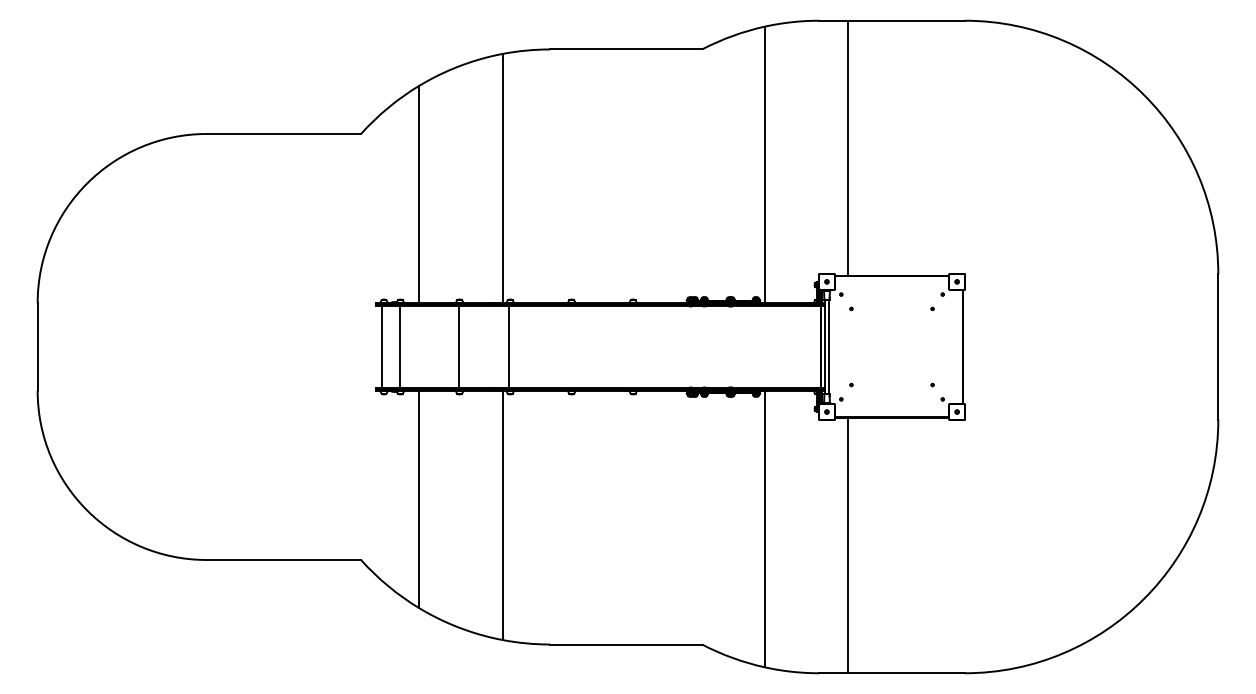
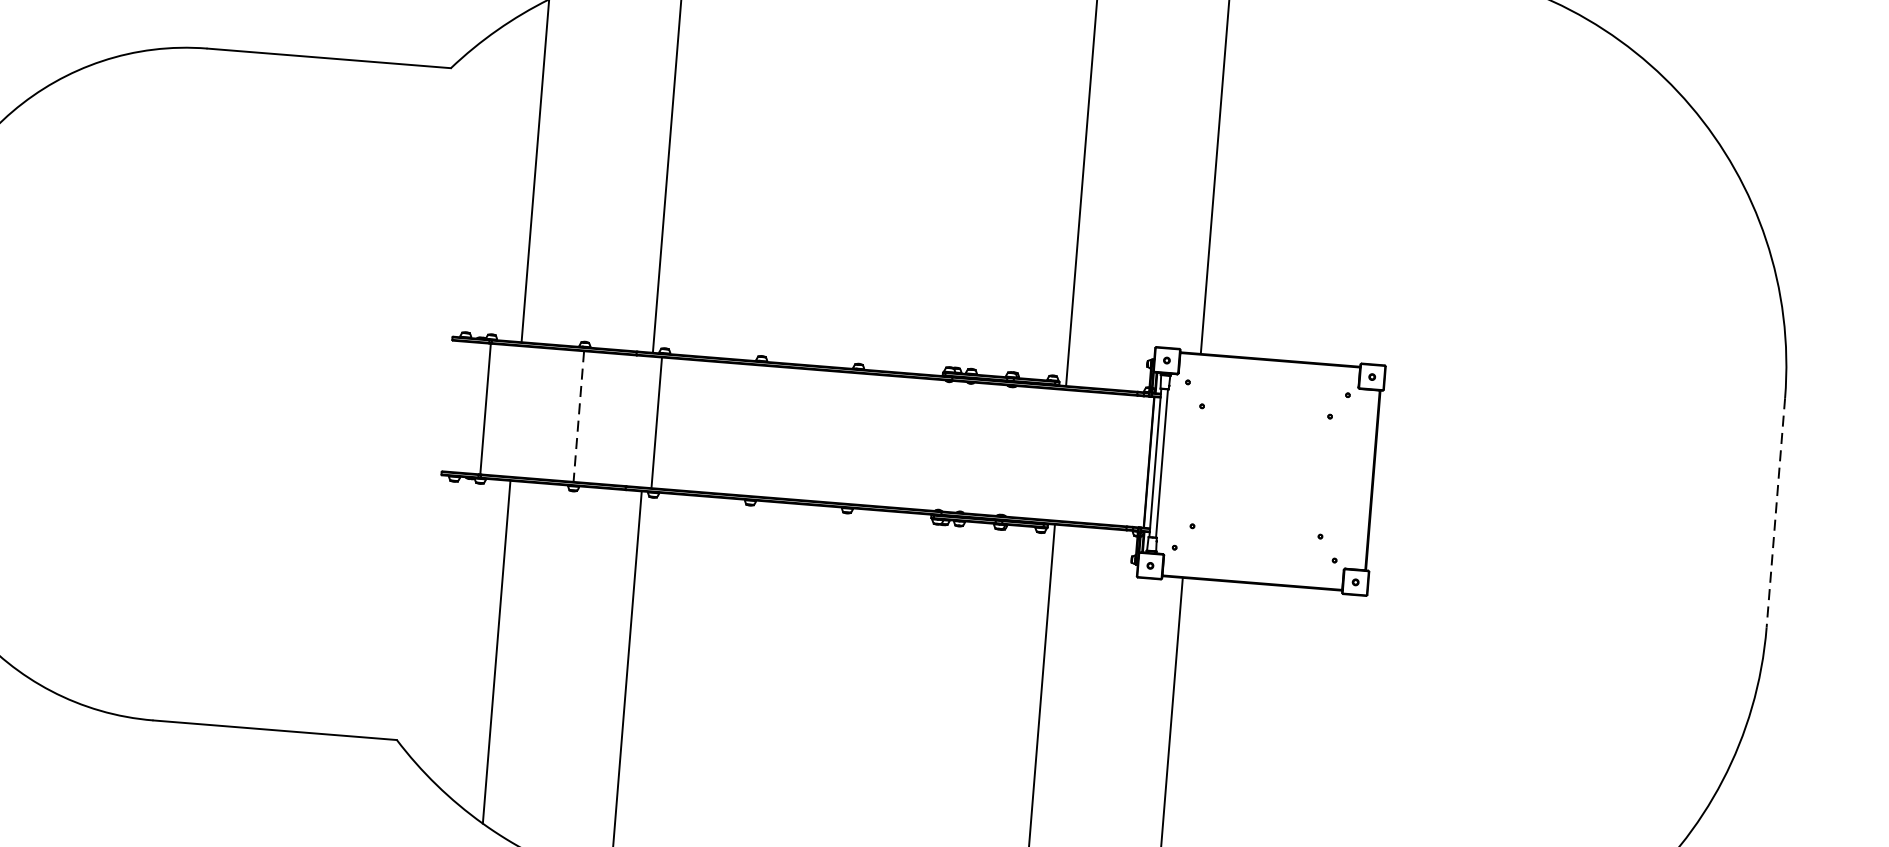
line: (381, 346) -> (456, 405), removed
line: (1218, 346) -> (1776, 512), solid -> dashed
line: (459, 347) -> (579, 417), solid -> dashed

